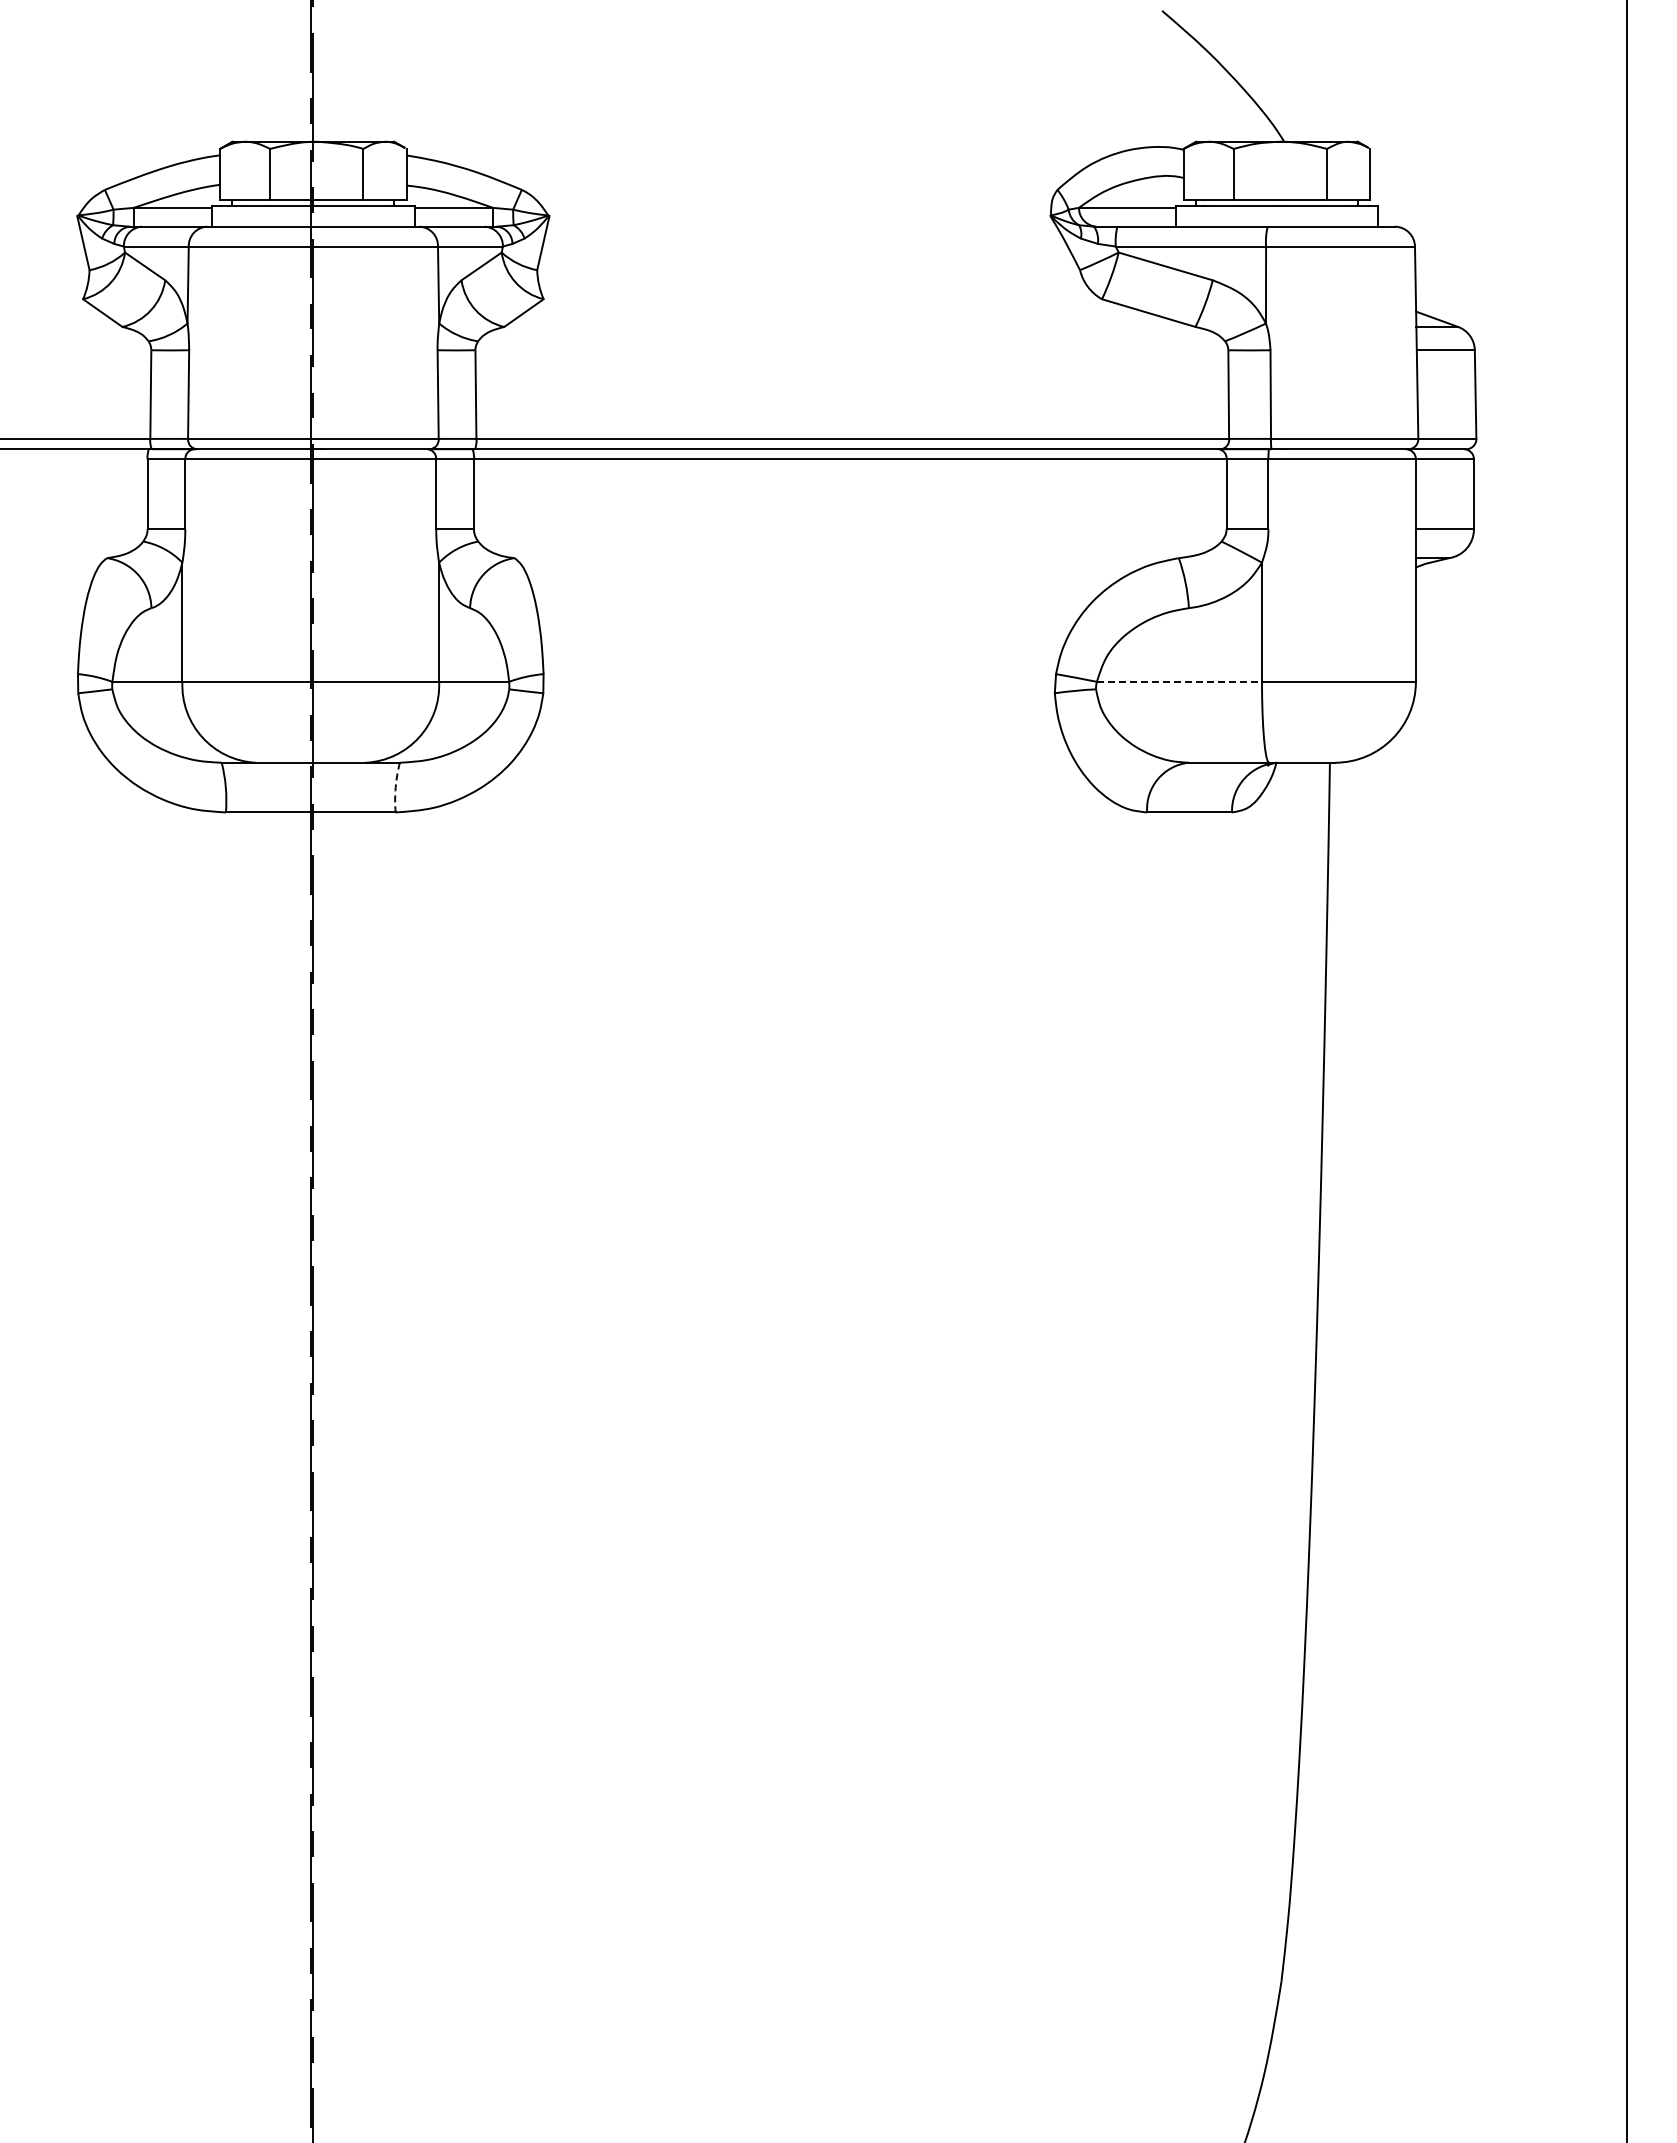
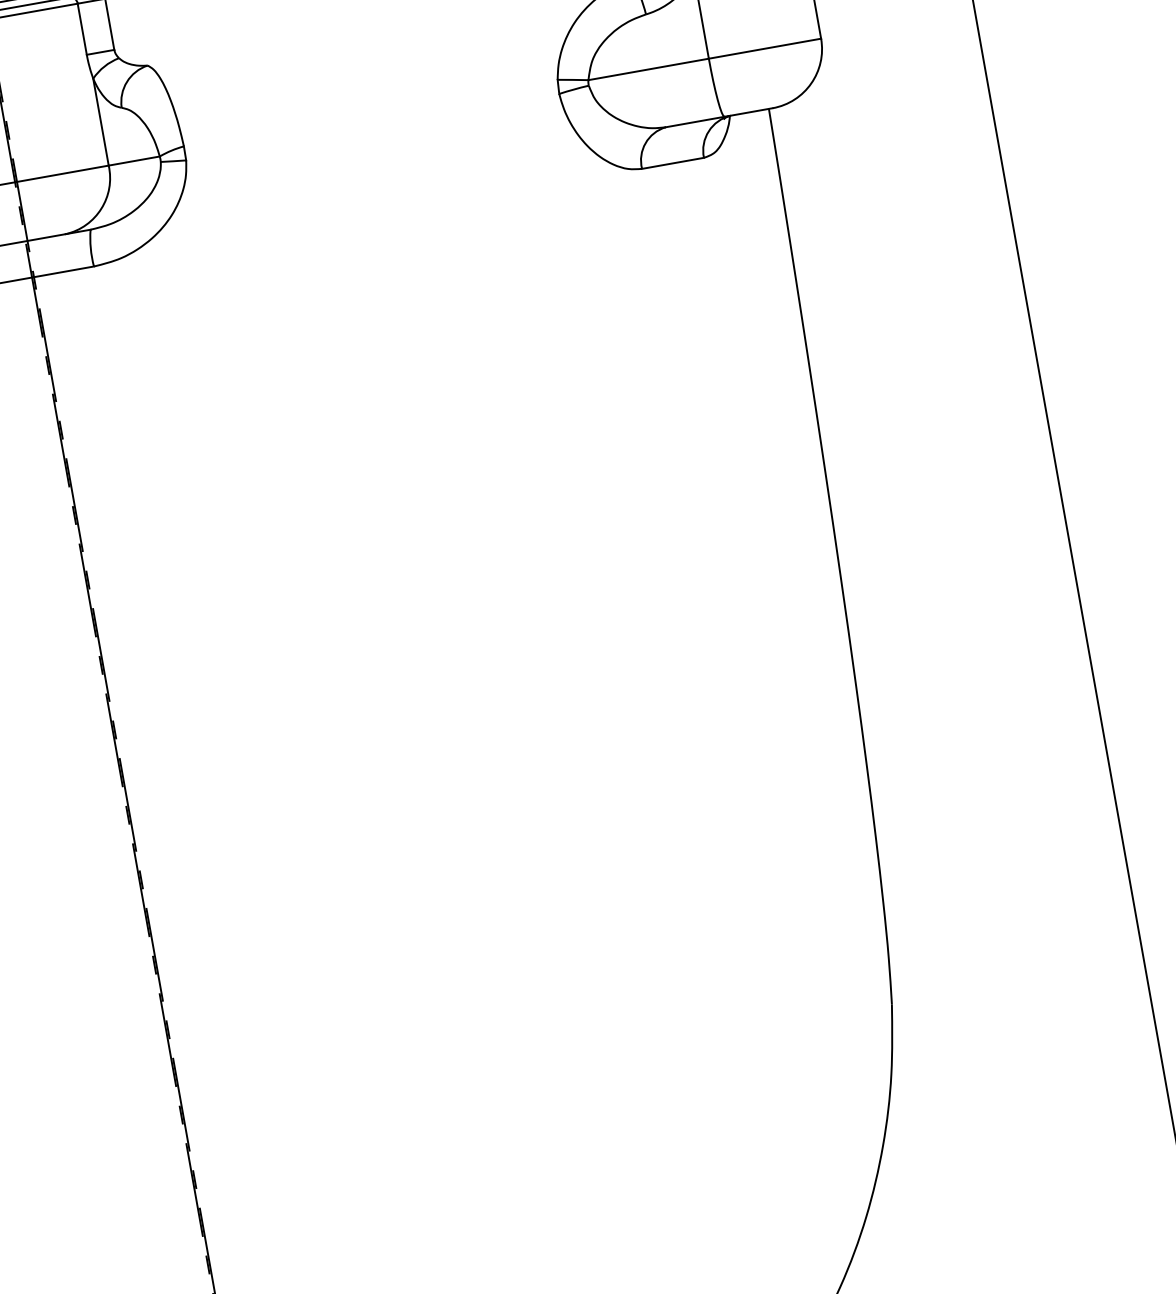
line: (1179, 681) -> (648, 69), dashed -> solid
arc: (395, 787) -> (90, 248), dashed -> solid

